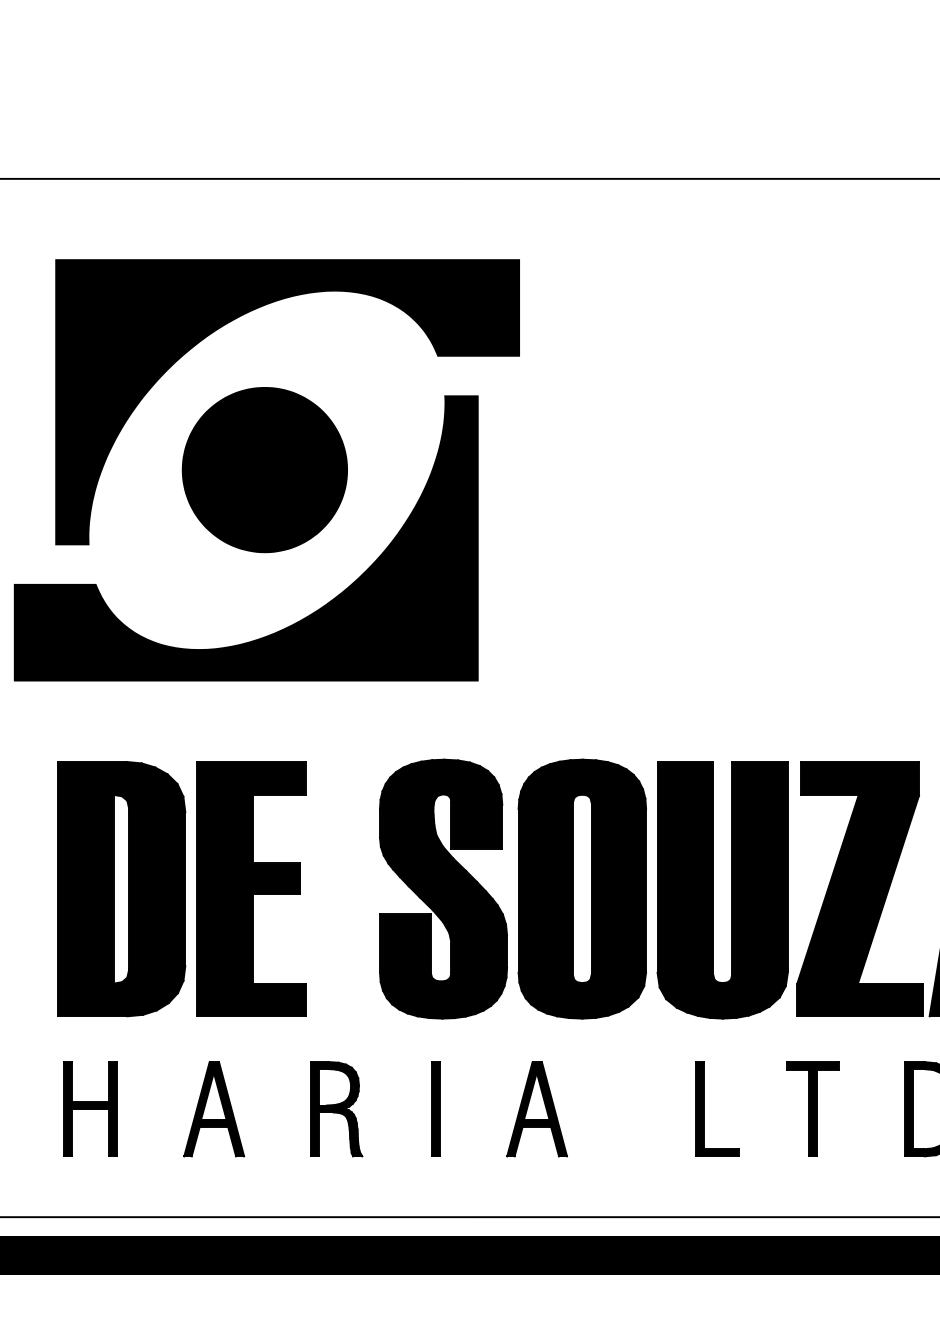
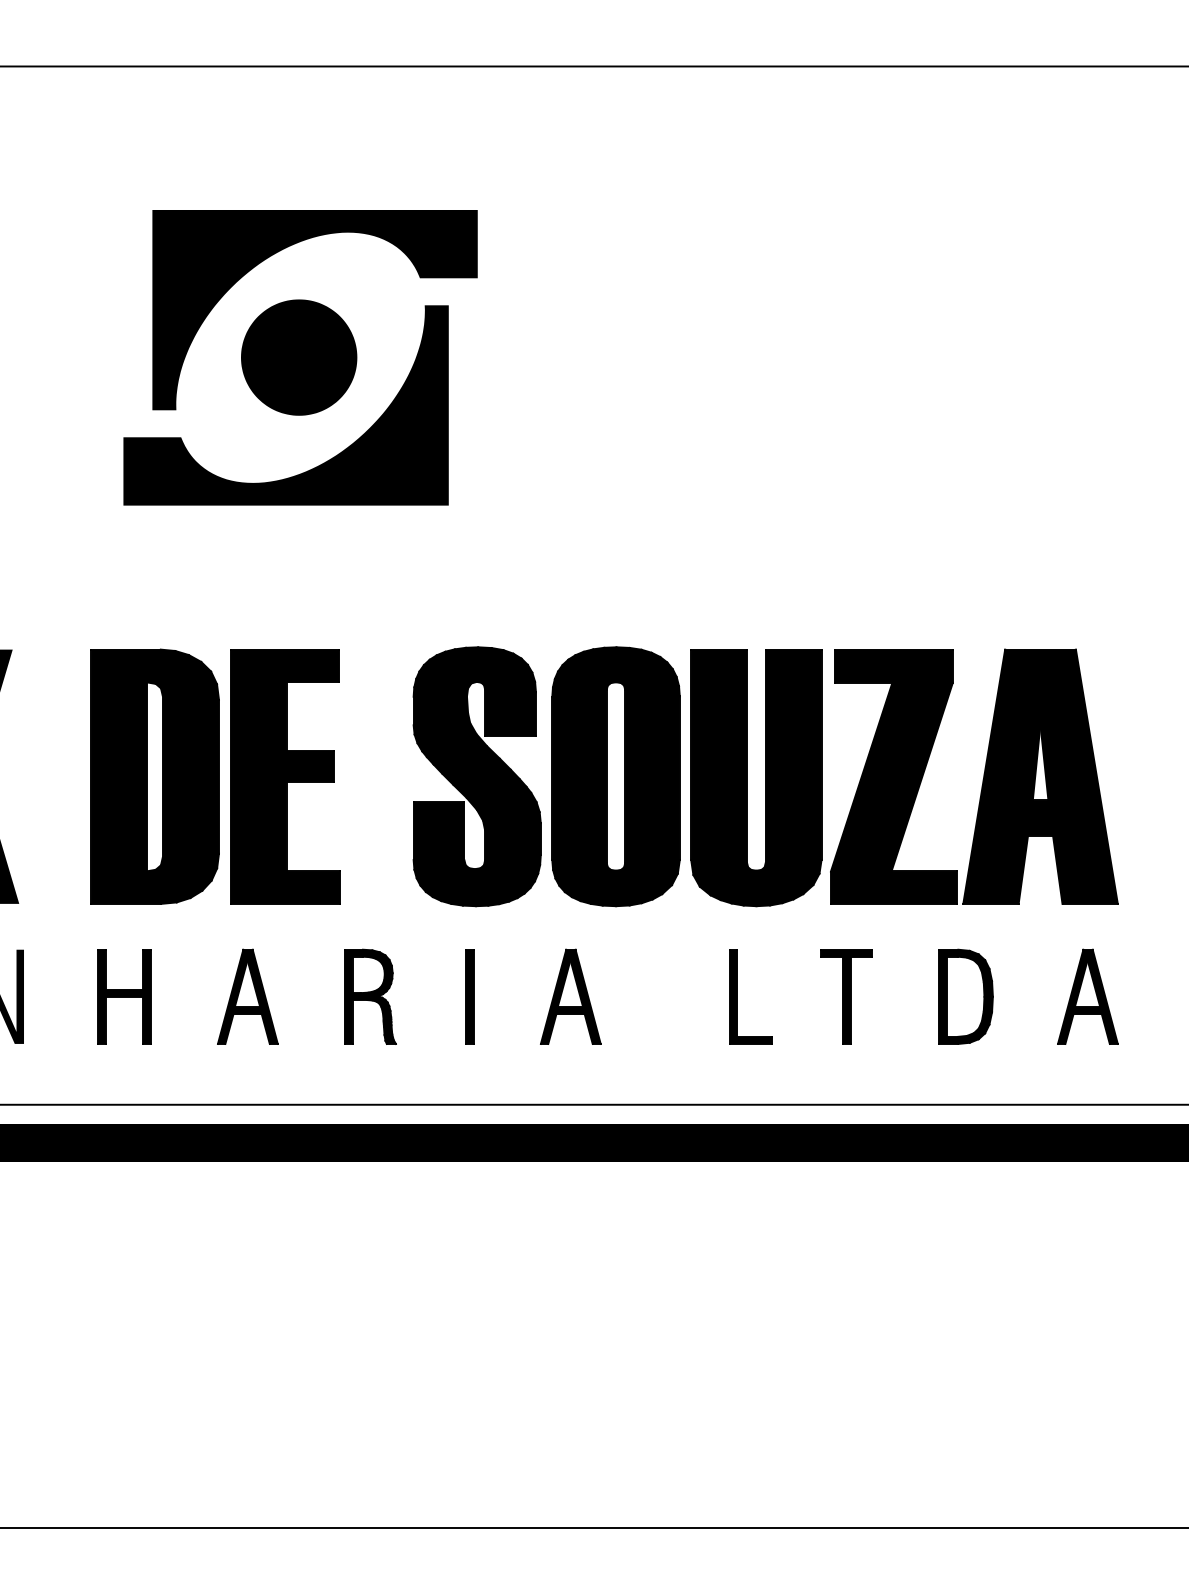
part: (266, 469) -> (300, 357), size x0.7

